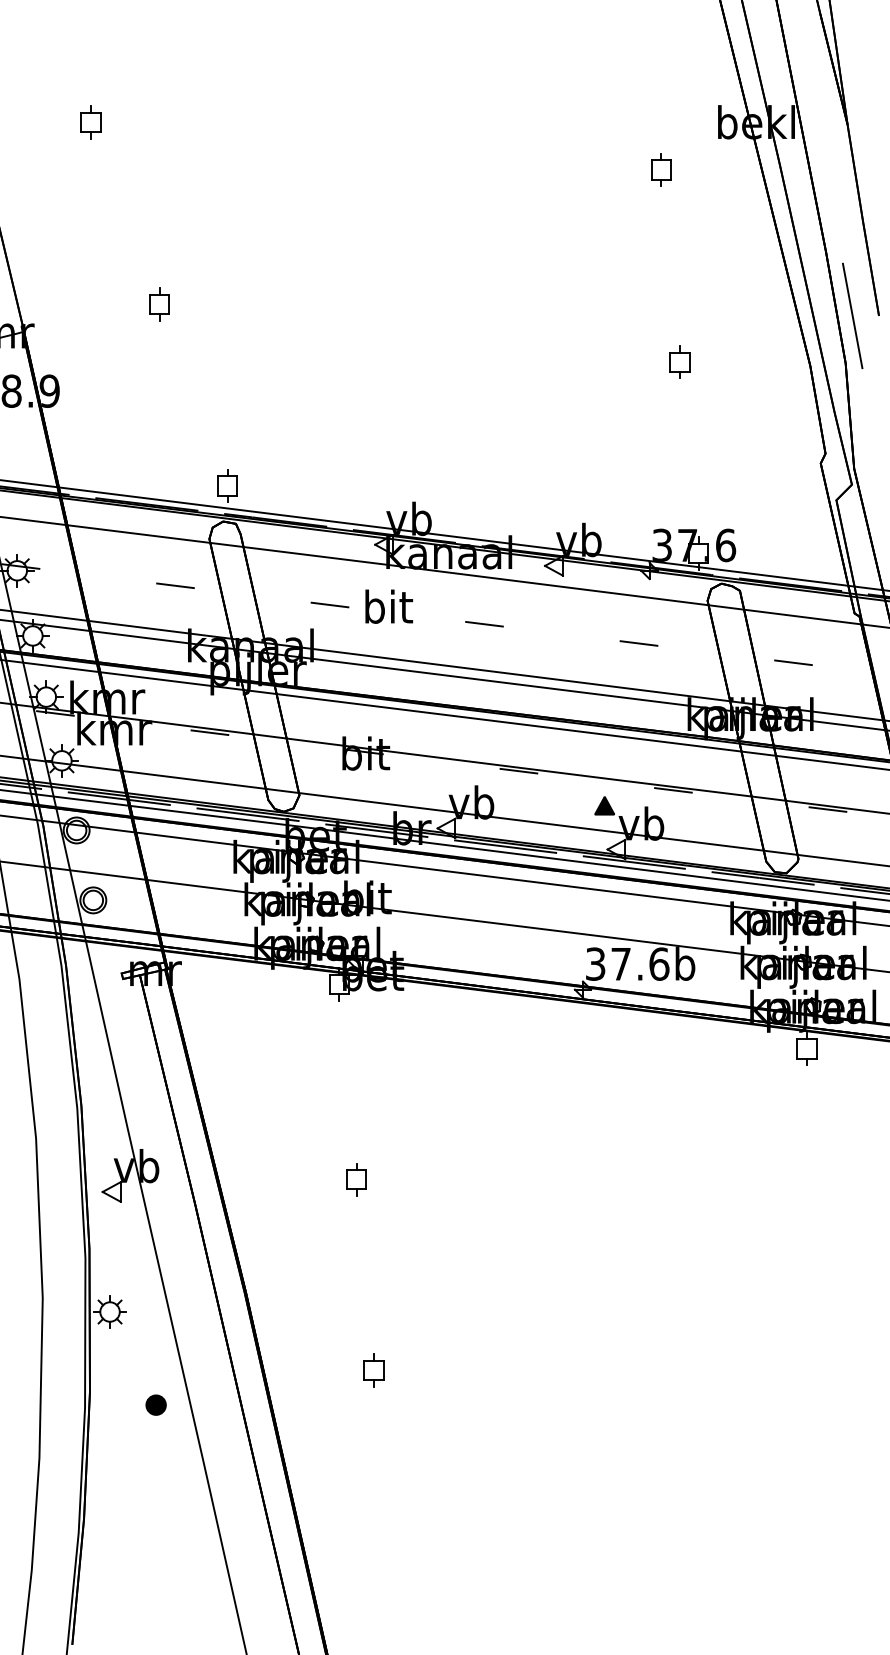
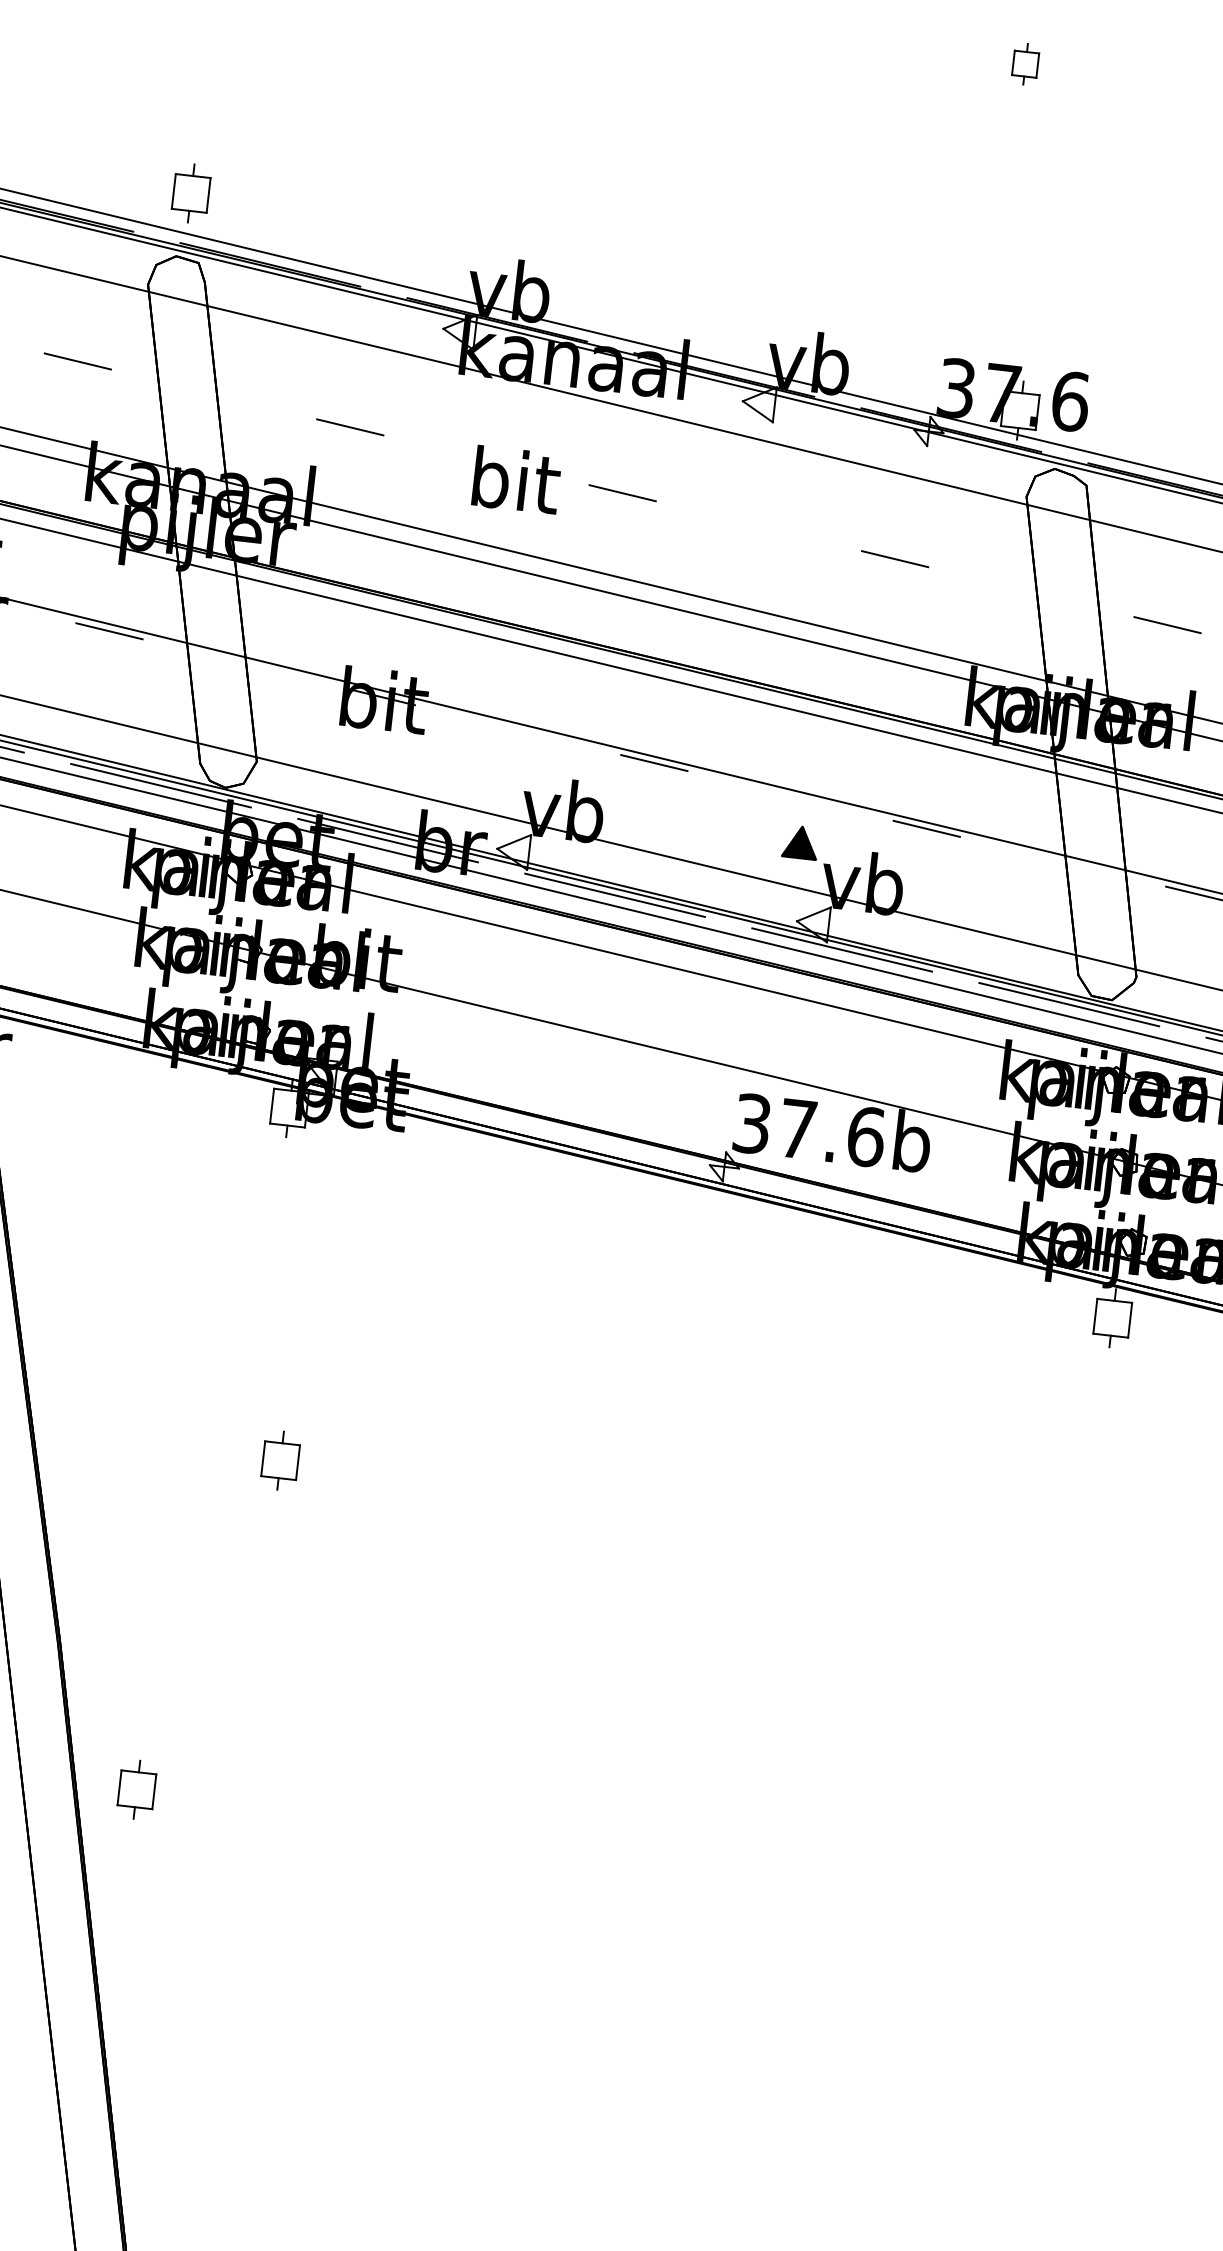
part: (679, 361) -> (1025, 63), size x0.7
text: (389, 606) -> (517, 479), moved
part: (373, 1370) -> (136, 1789), moved

